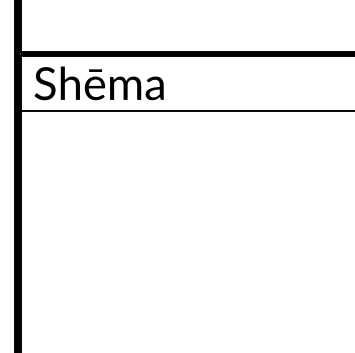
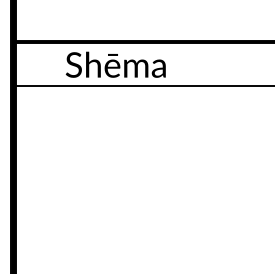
text: (98, 82) -> (115, 64), moved

